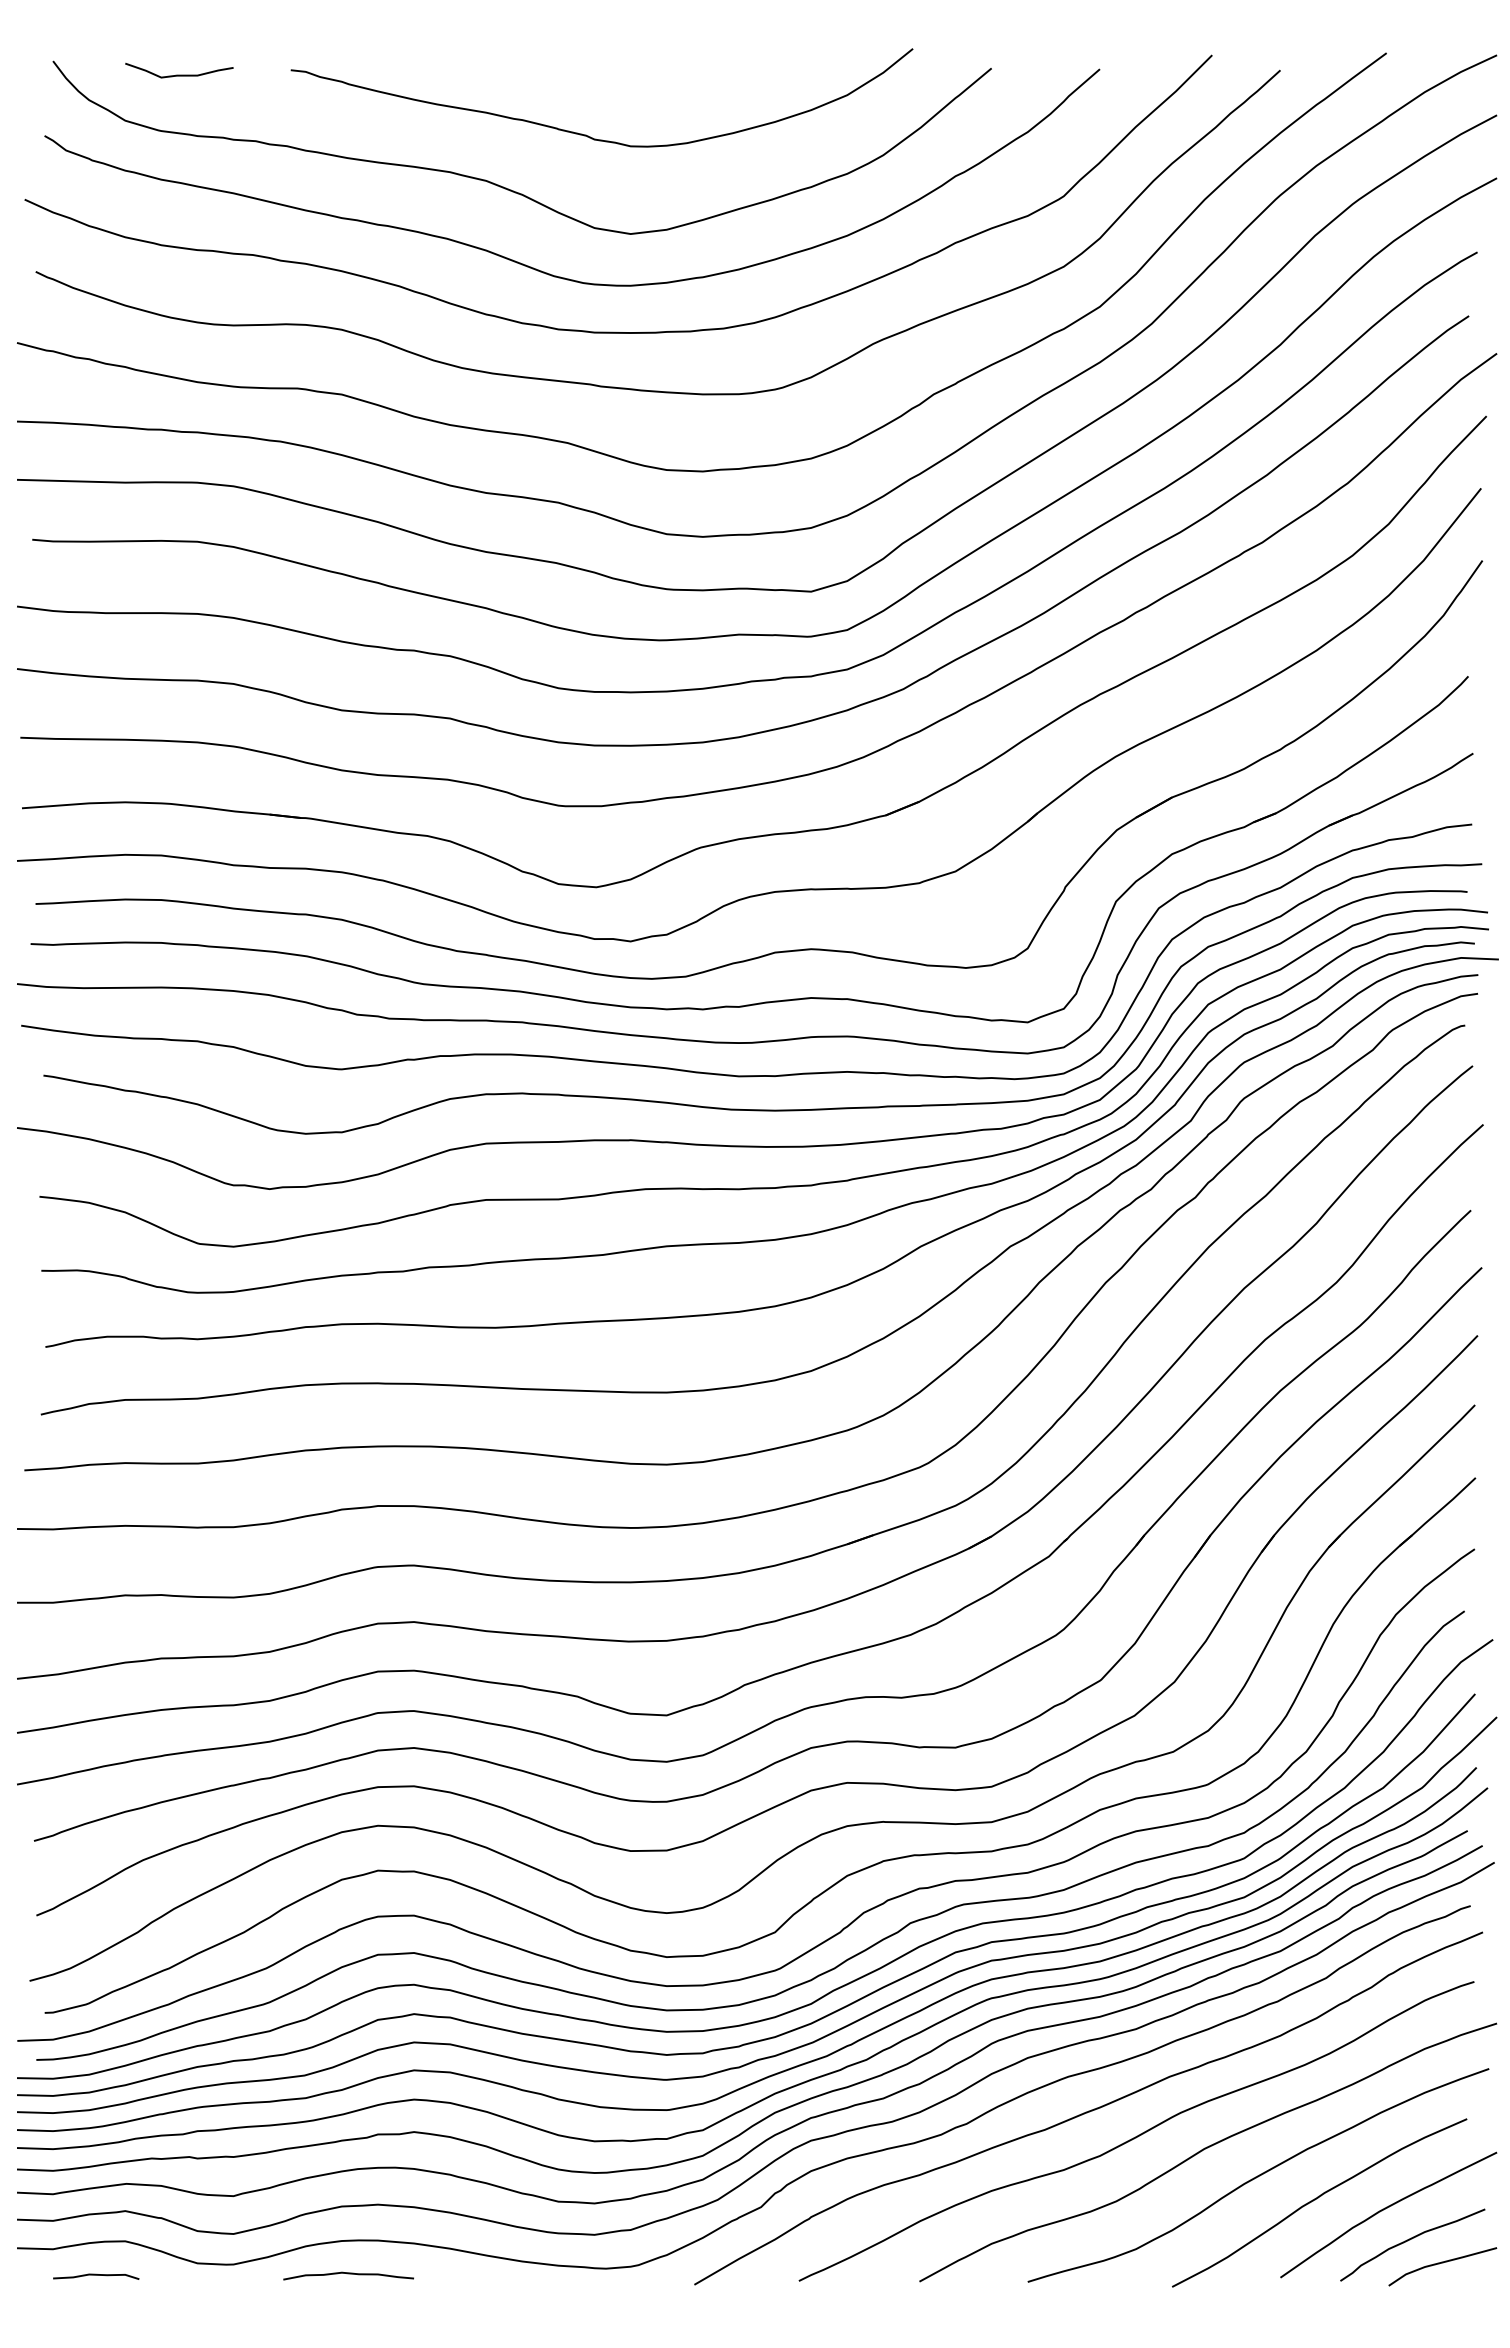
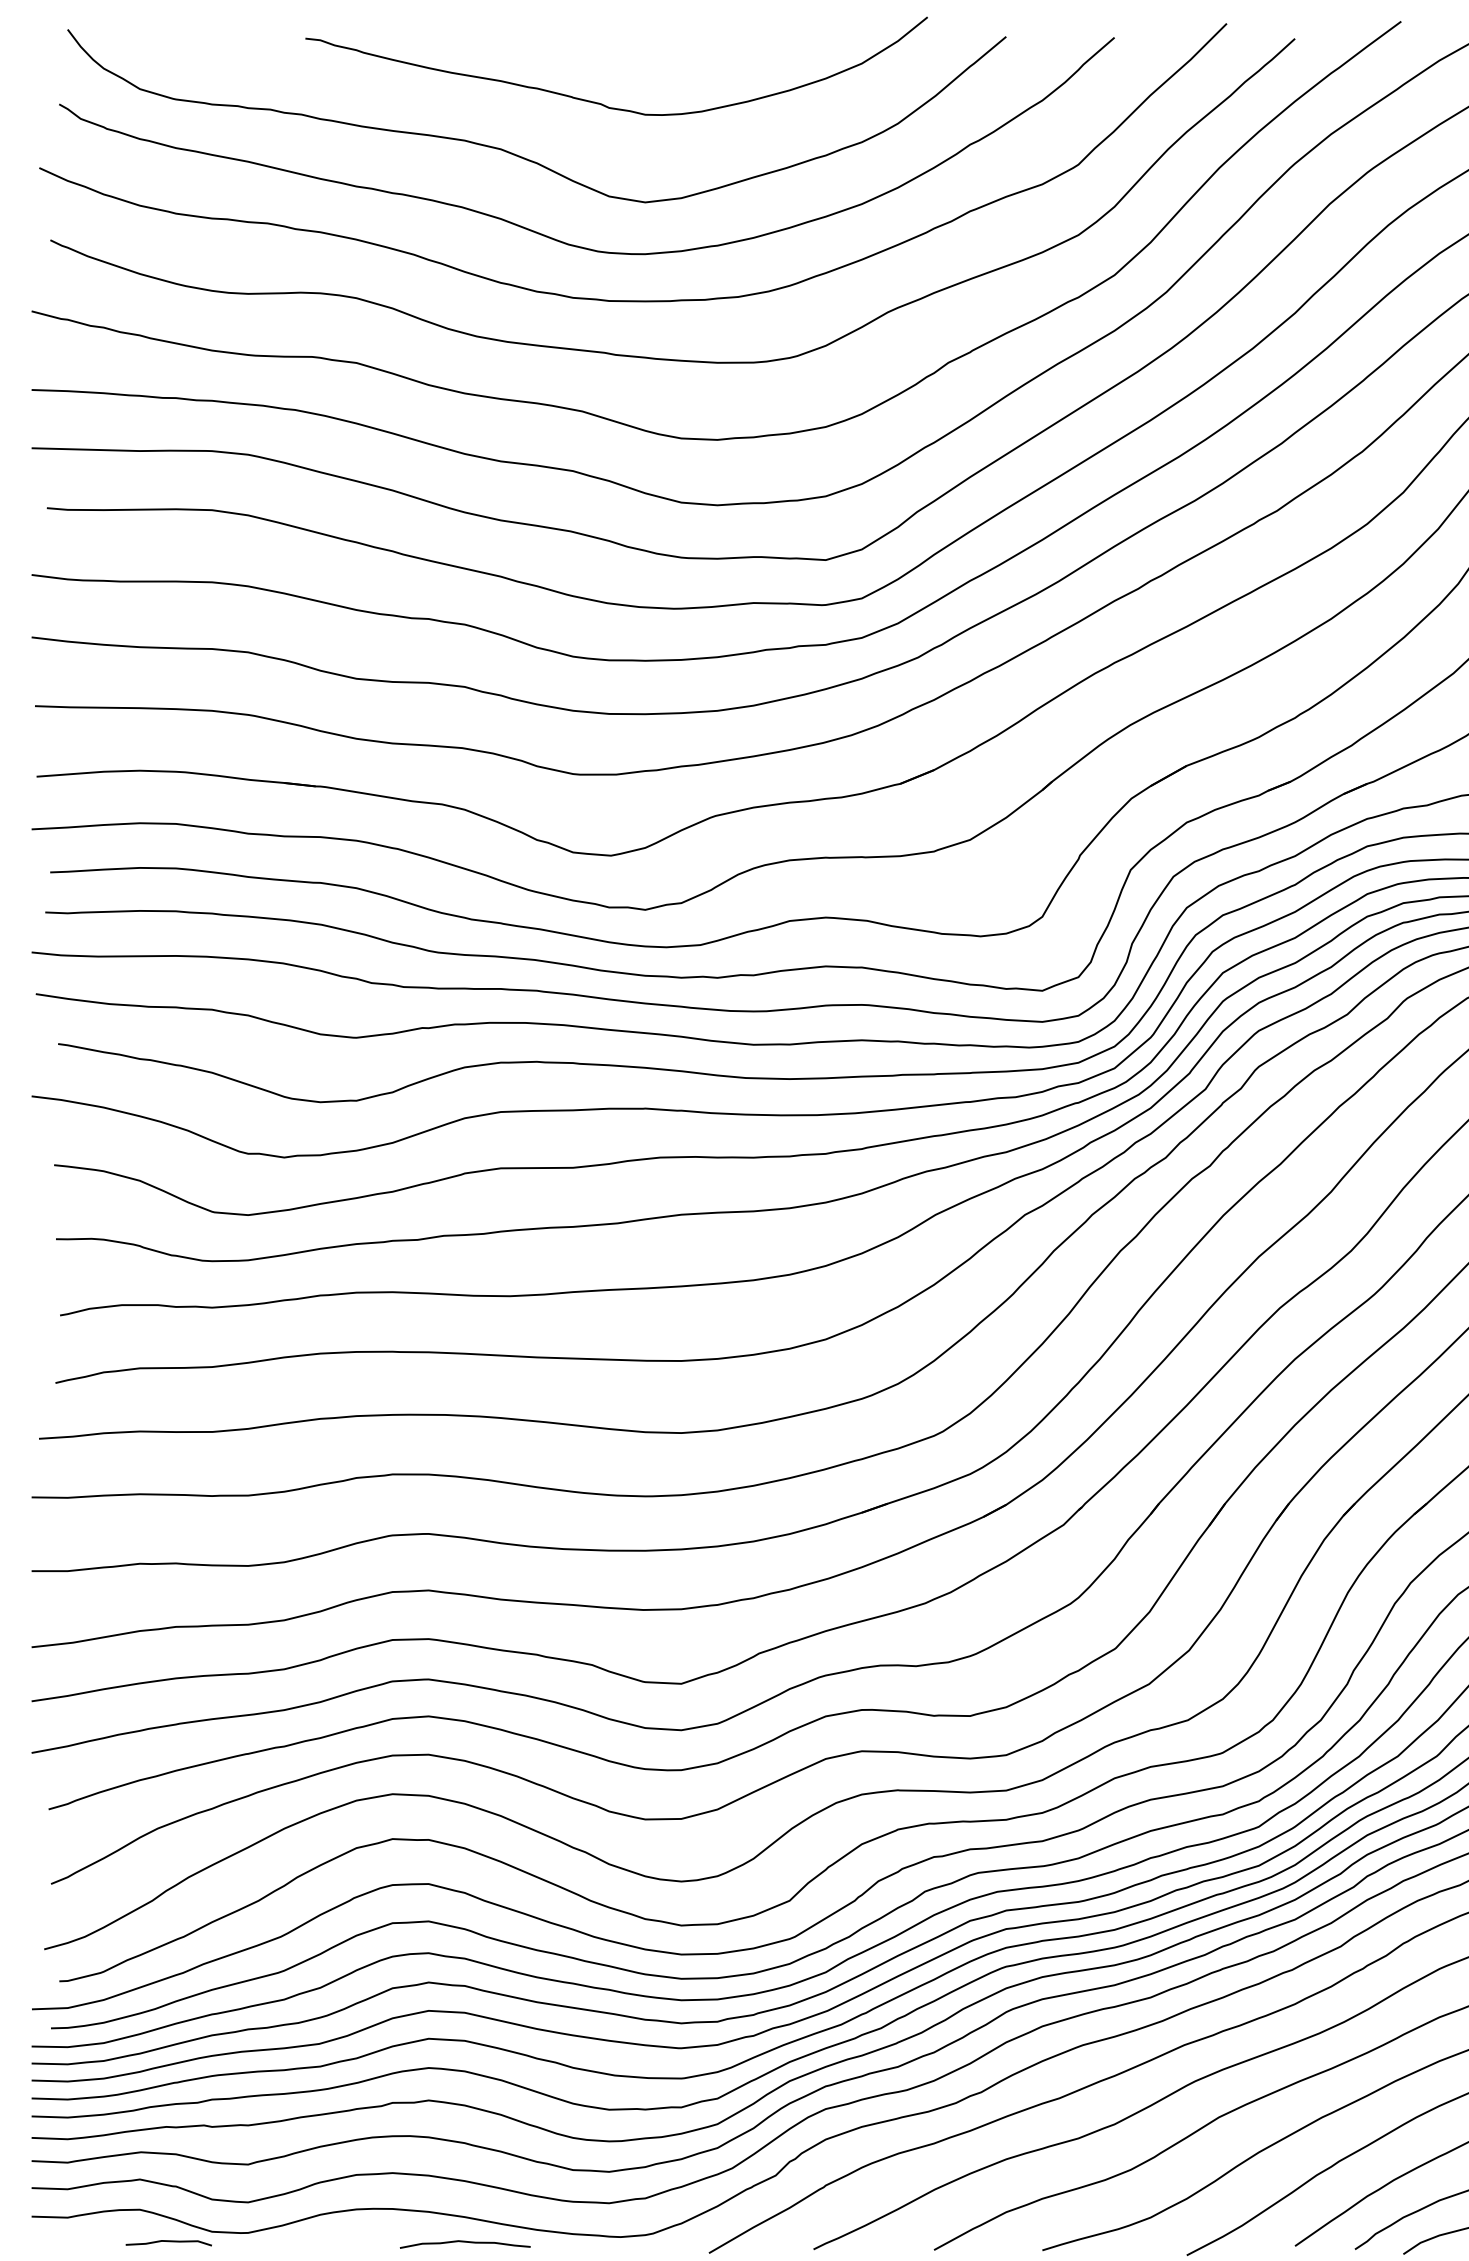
curve: (179, 74) -> (194, 42), removed
curve: (348, 2274) -> (465, 2242), moved
curve: (96, 2275) -> (169, 2241), moved

